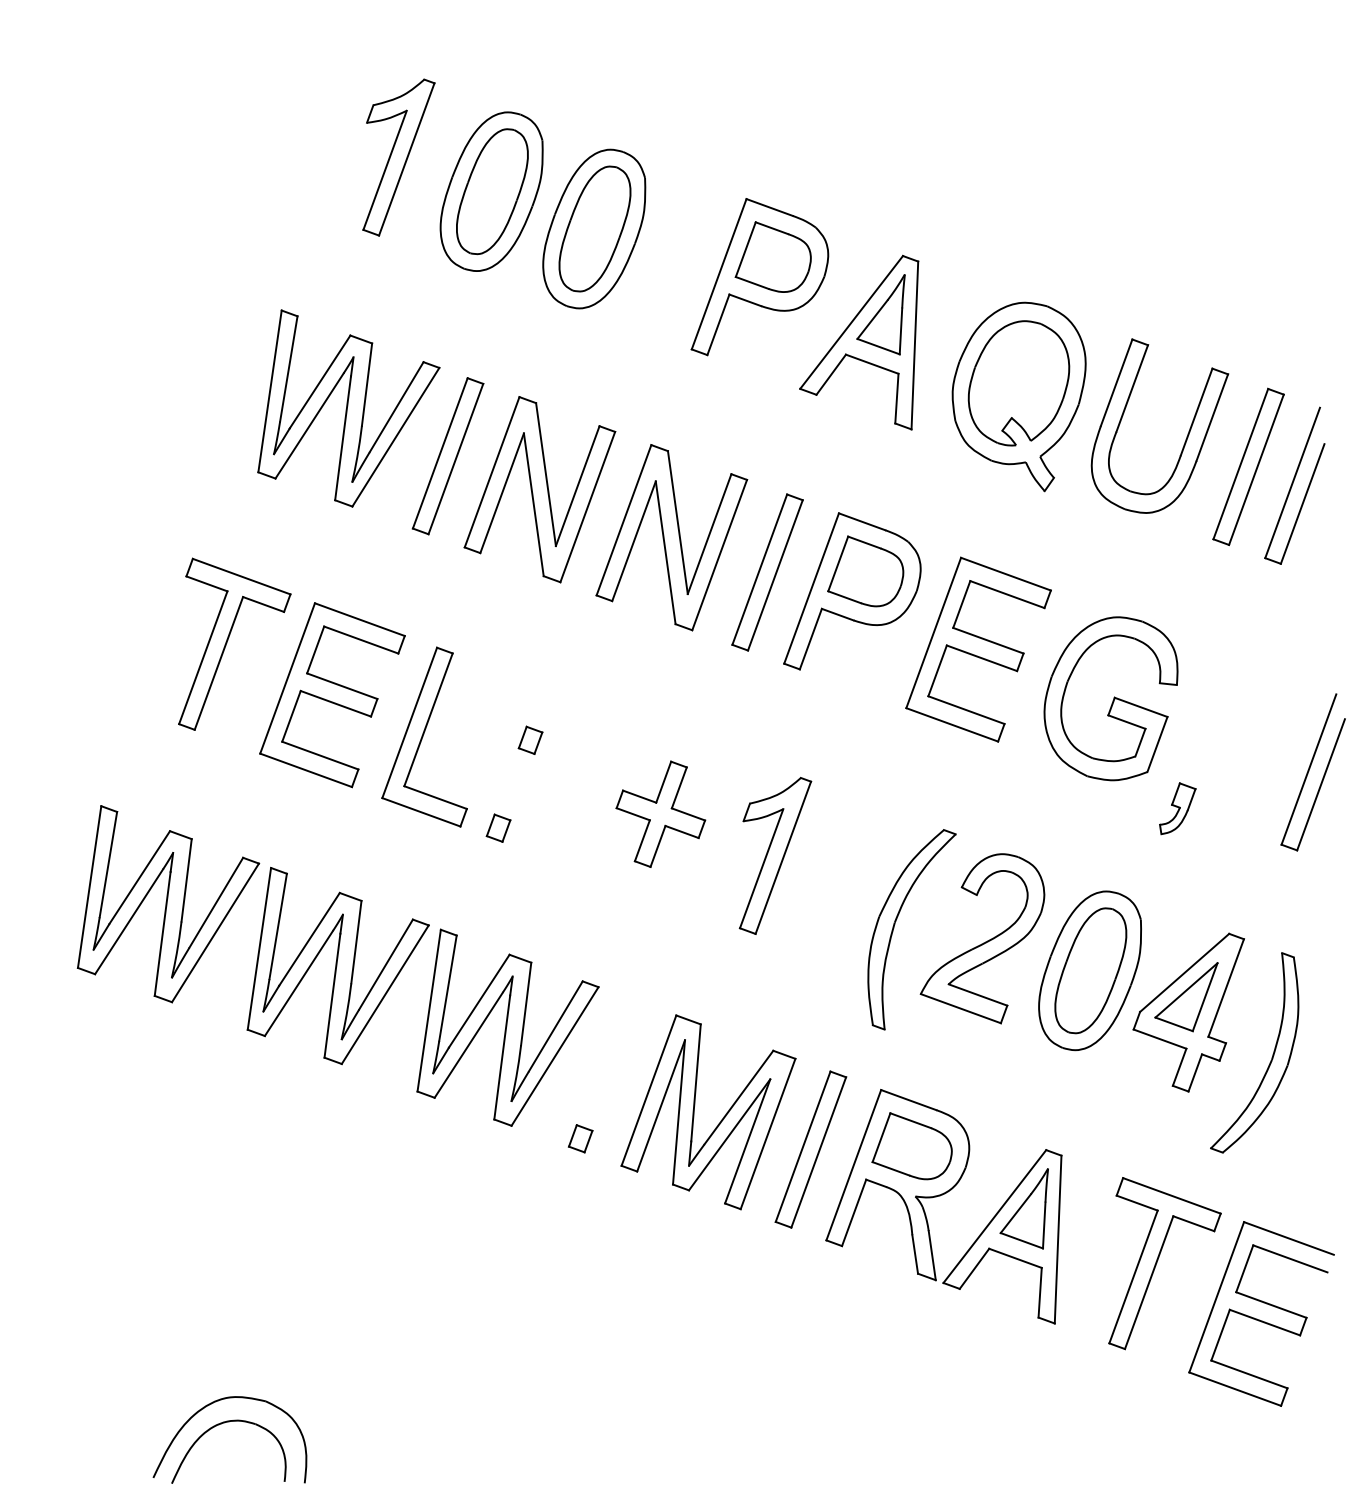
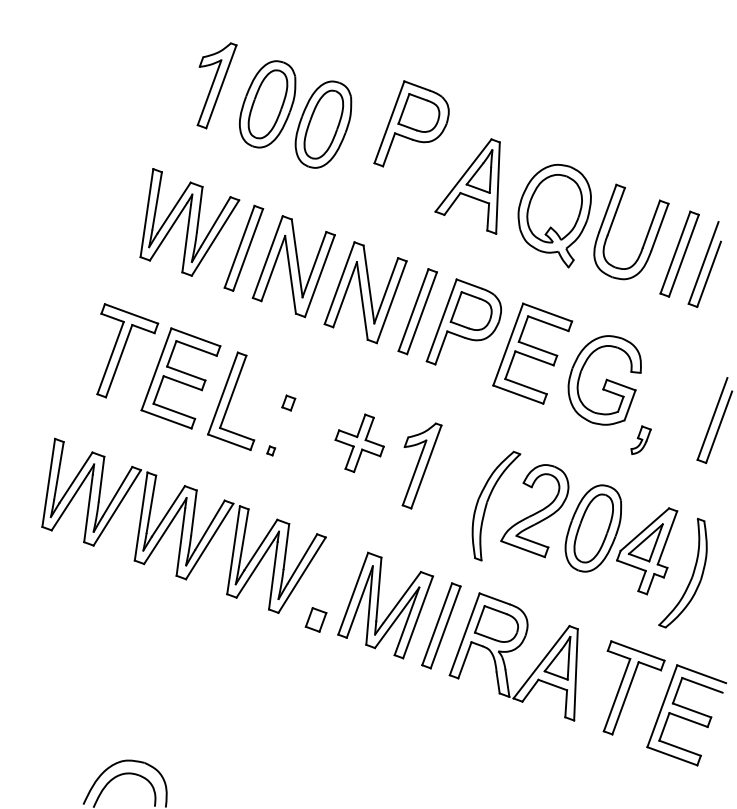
part: (759, 276) -> (411, 123), moved
part: (496, 827) -> (270, 450), size x0.6
part: (579, 1137) -> (315, 619), size x1.6

